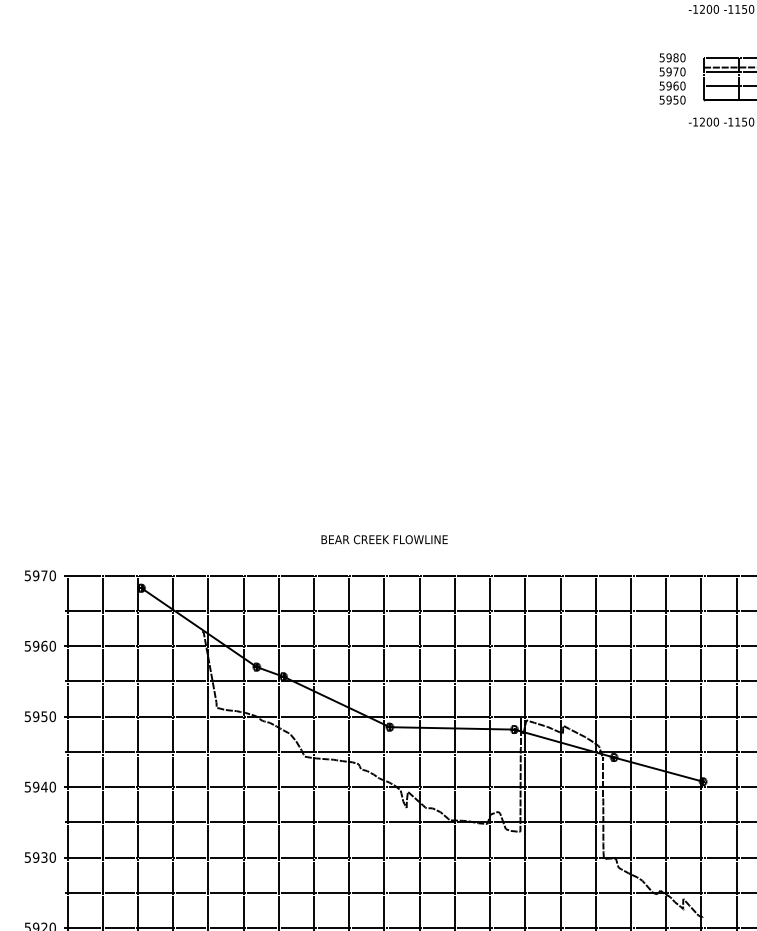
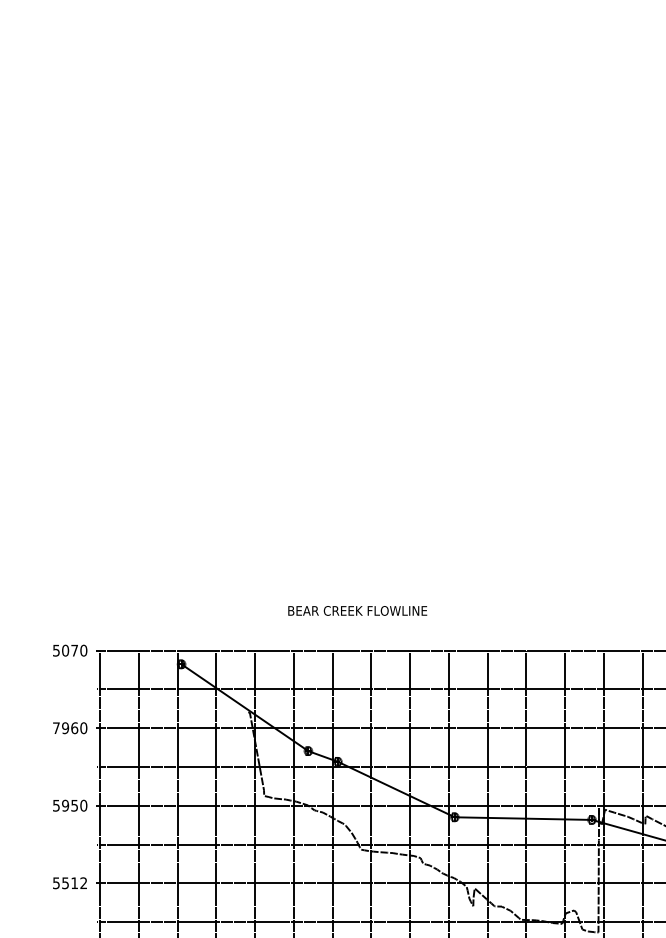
text: (384, 539) -> (357, 610), moved
text: (36, 575) -> (65, 650), 5970 -> 5070
text: (27, 646) -> (55, 728), 5960 -> 7960
text: (44, 786) -> (74, 882), 5940 -> 5512

